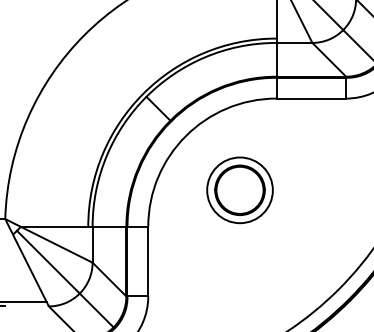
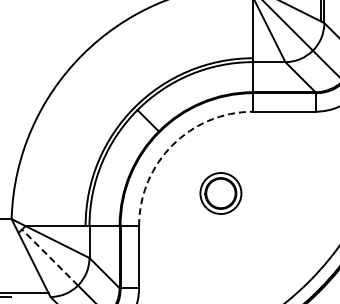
arc: (185, 136) -> (172, 145), solid -> dashed
part: (239, 190) -> (220, 193), size x0.7
line: (48, 262) -> (50, 257), solid -> dashed

